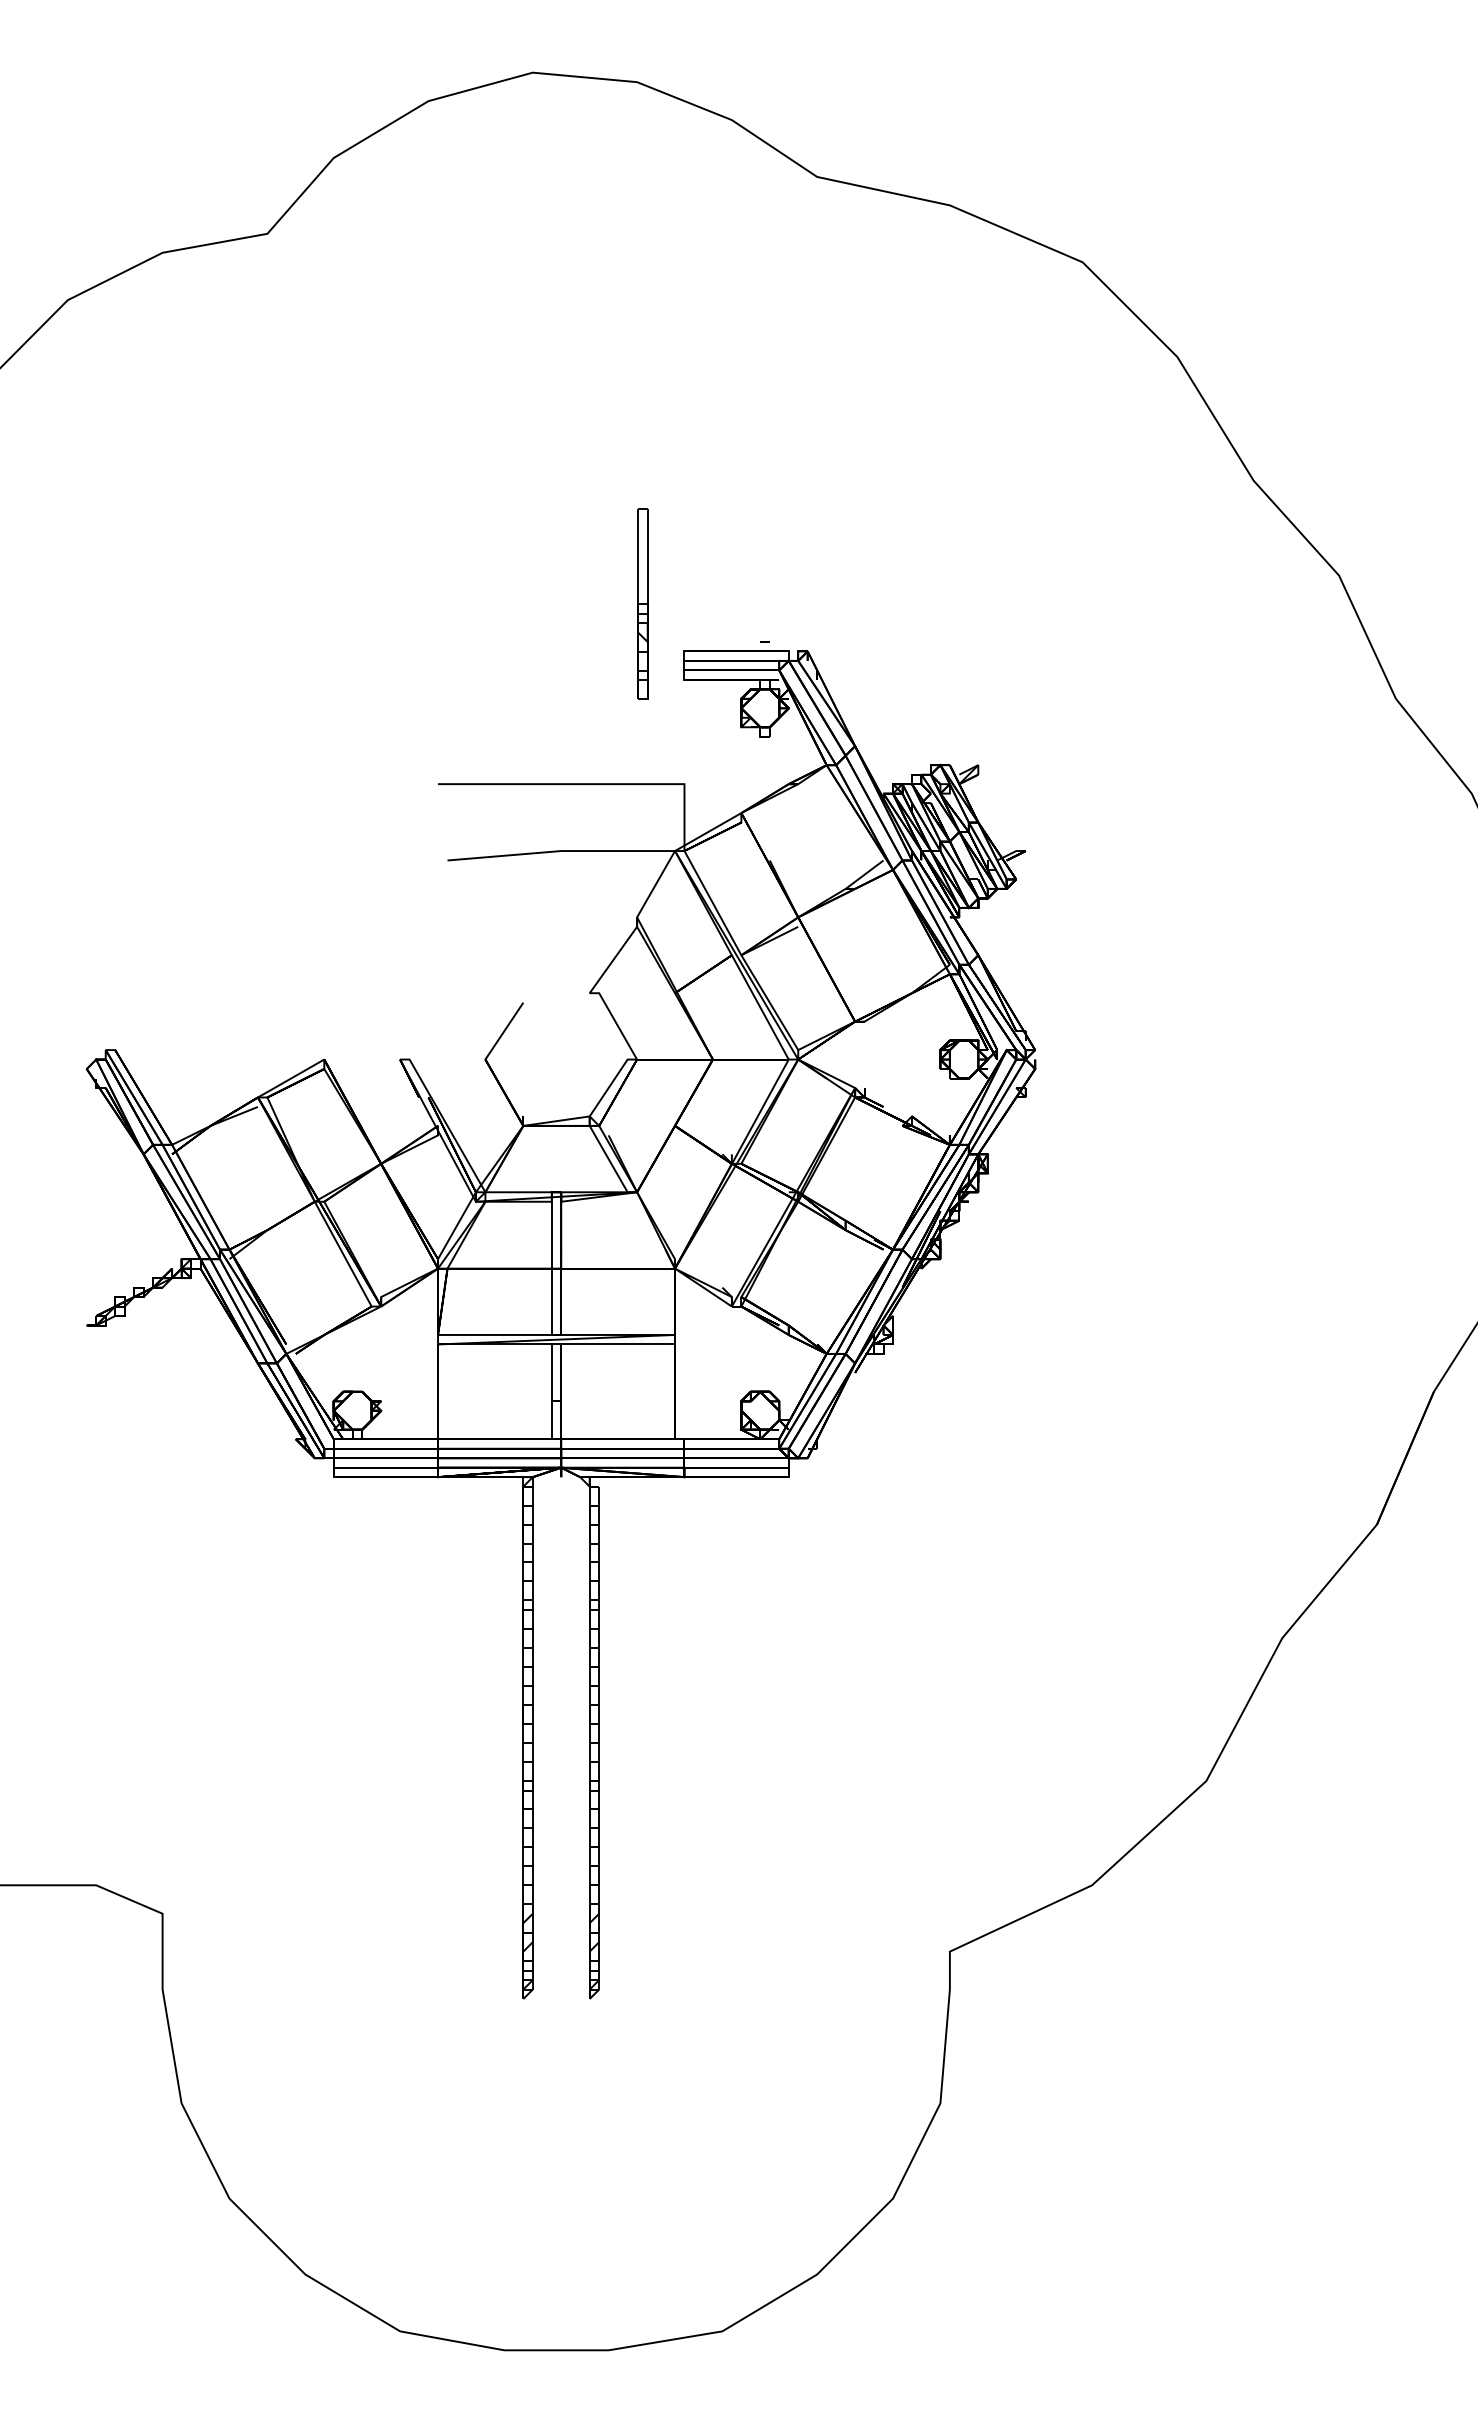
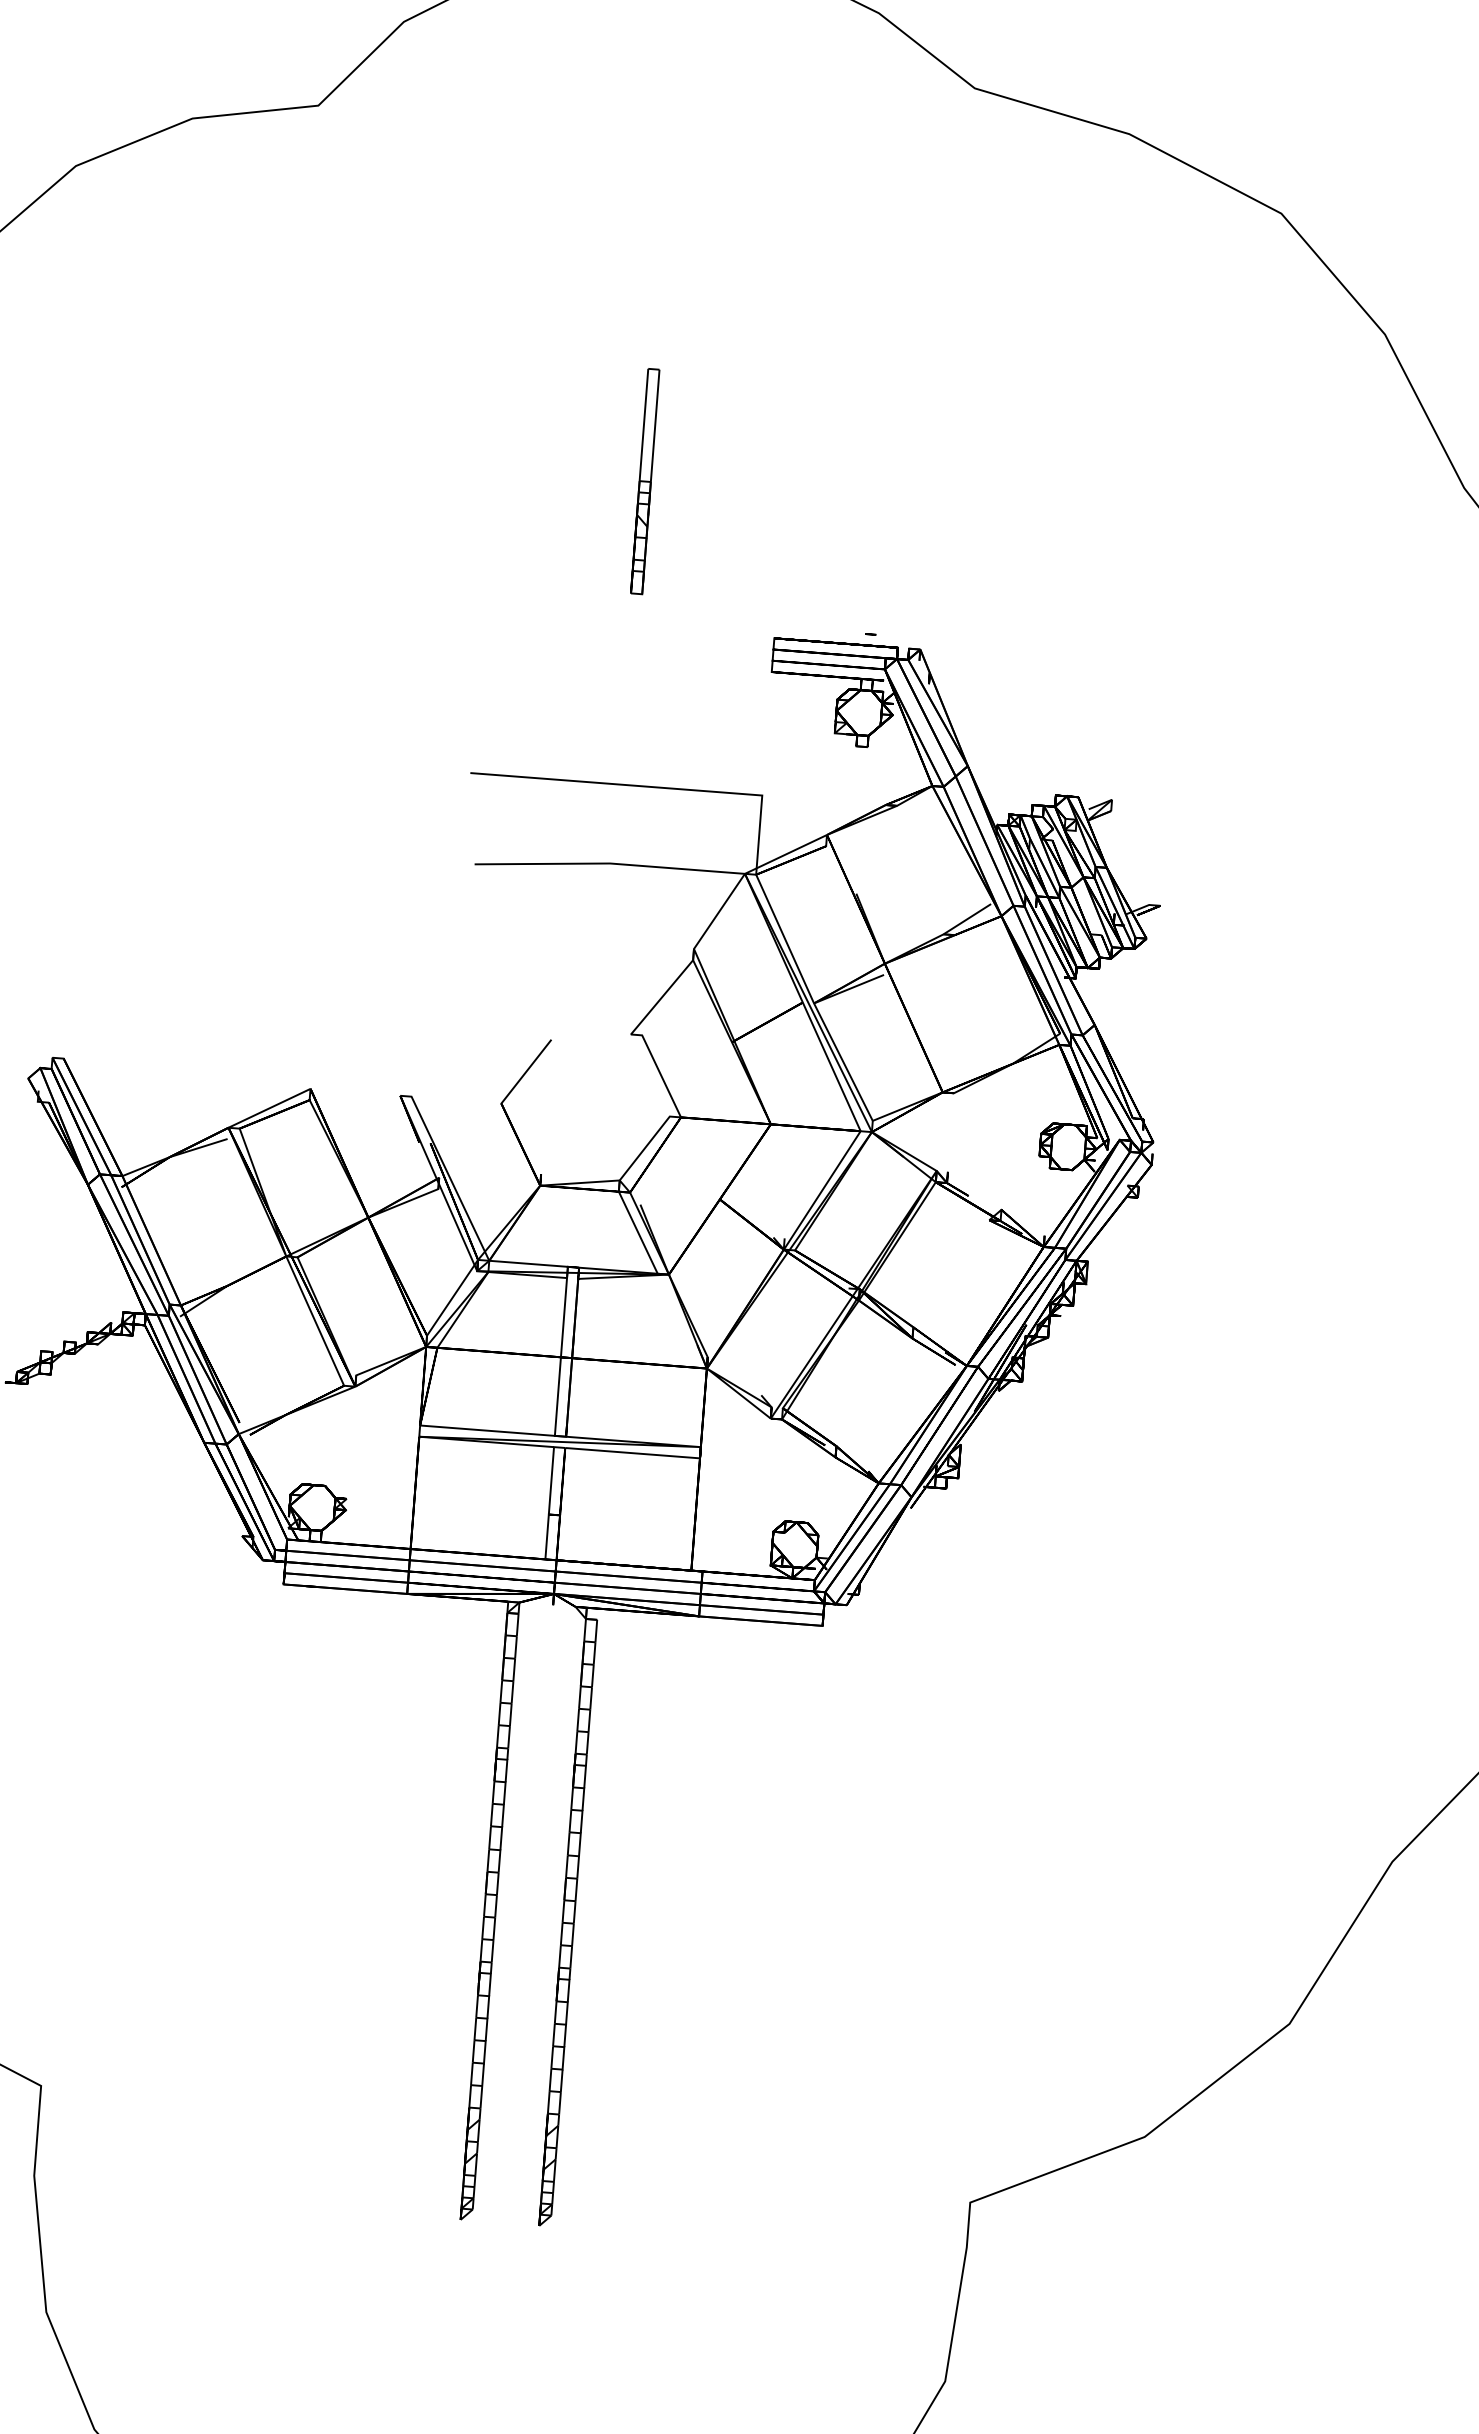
part: (642, 603) -> (644, 480), moved

